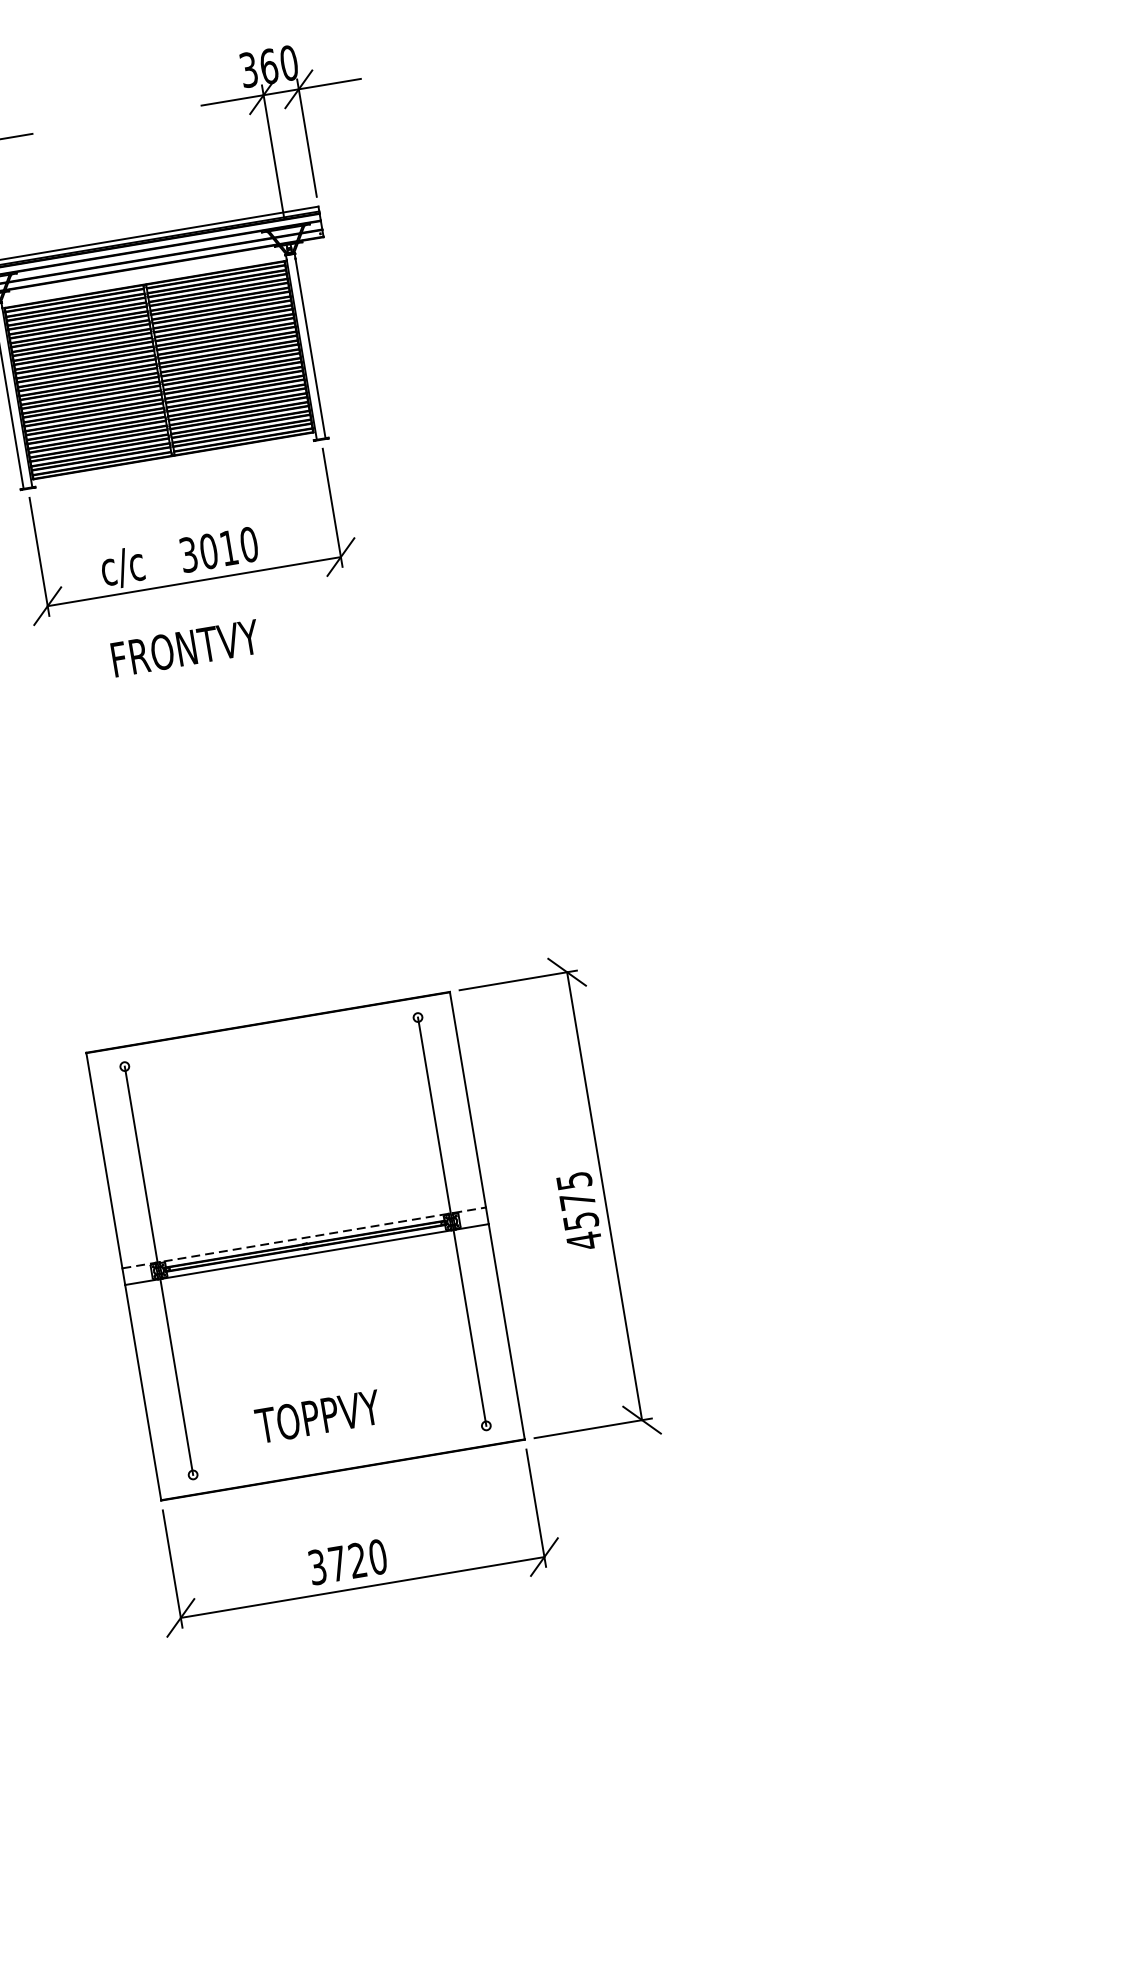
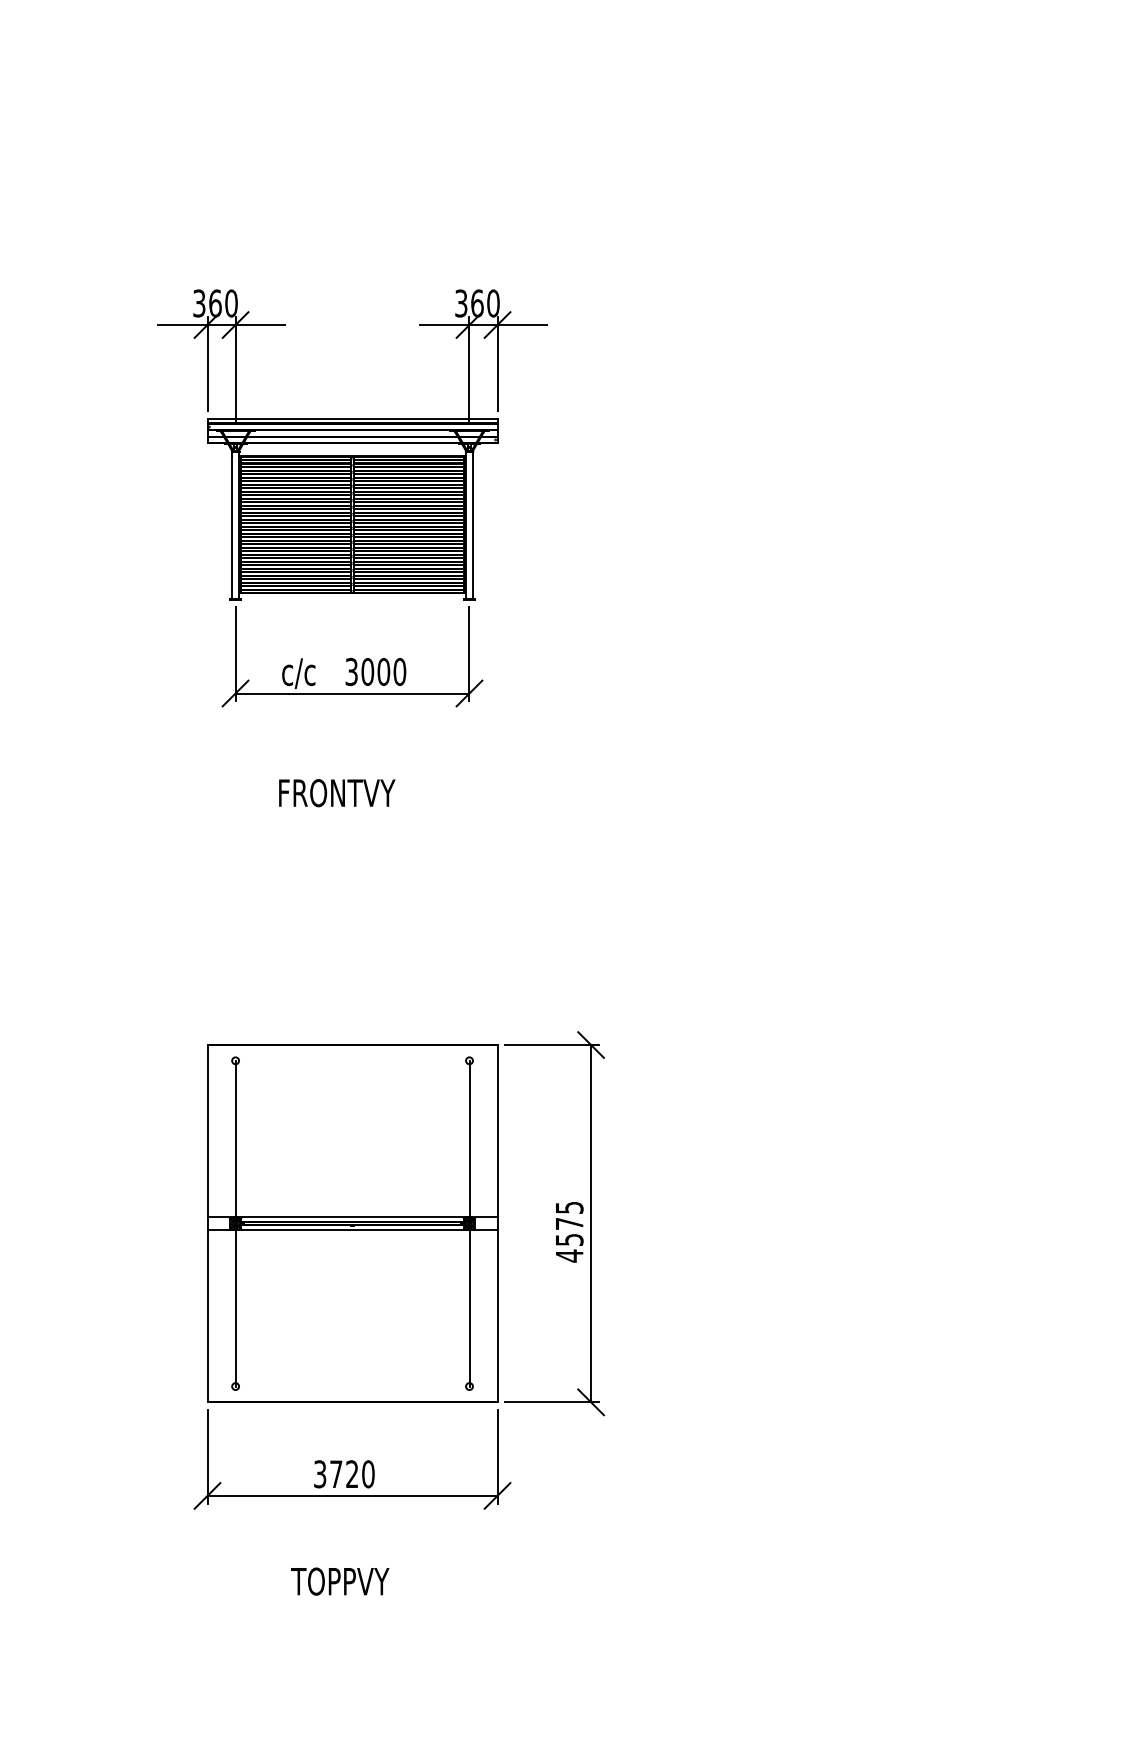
text: (228, 547) -> (383, 671), 3010 -> 3000
text: (186, 648) -> (337, 793), moved
line: (305, 1238) -> (353, 1217), dashed -> solid
text: (318, 1416) -> (340, 1581), moved

